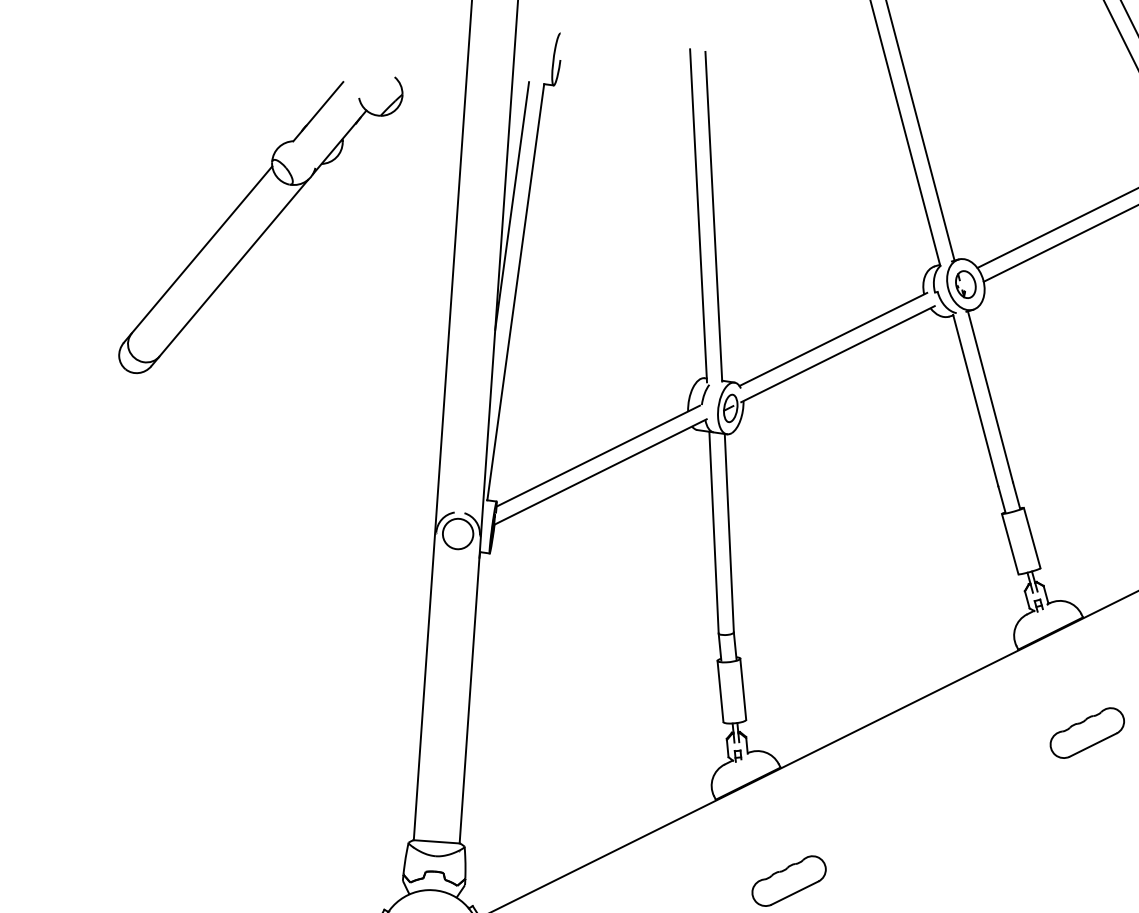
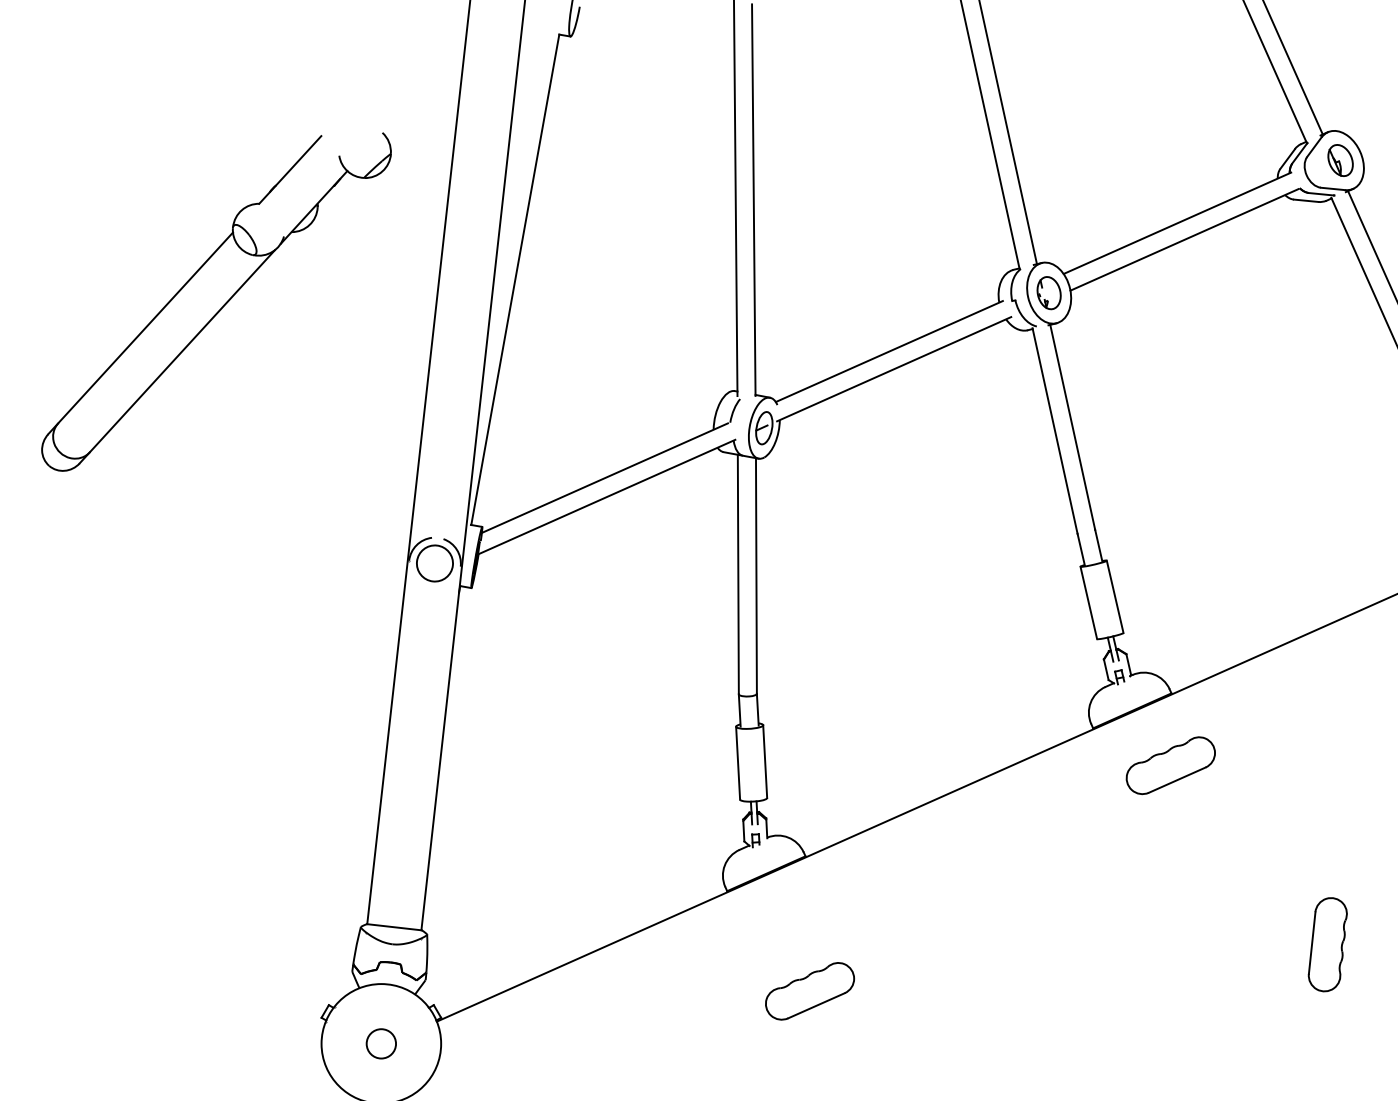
line: (512, 206) -> (515, 177), removed
part: (260, 225) -> (216, 301), moved
part: (1087, 732) -> (1170, 765), moved

